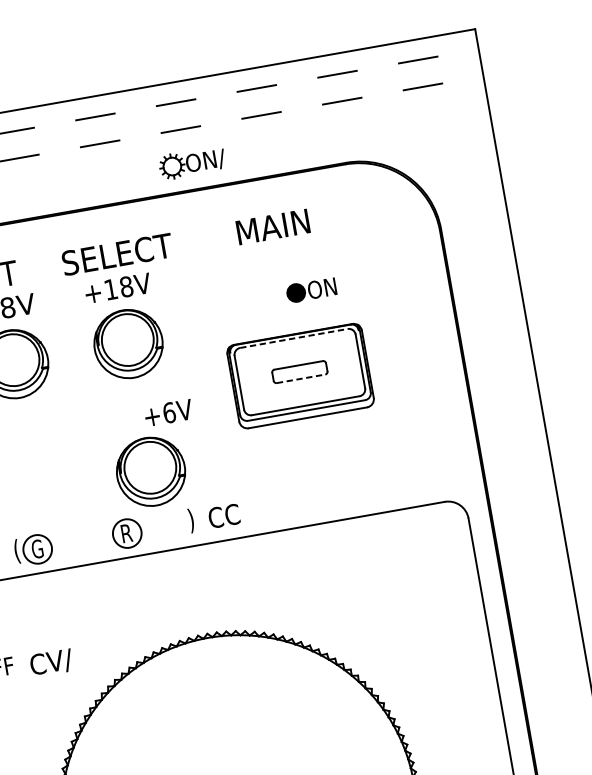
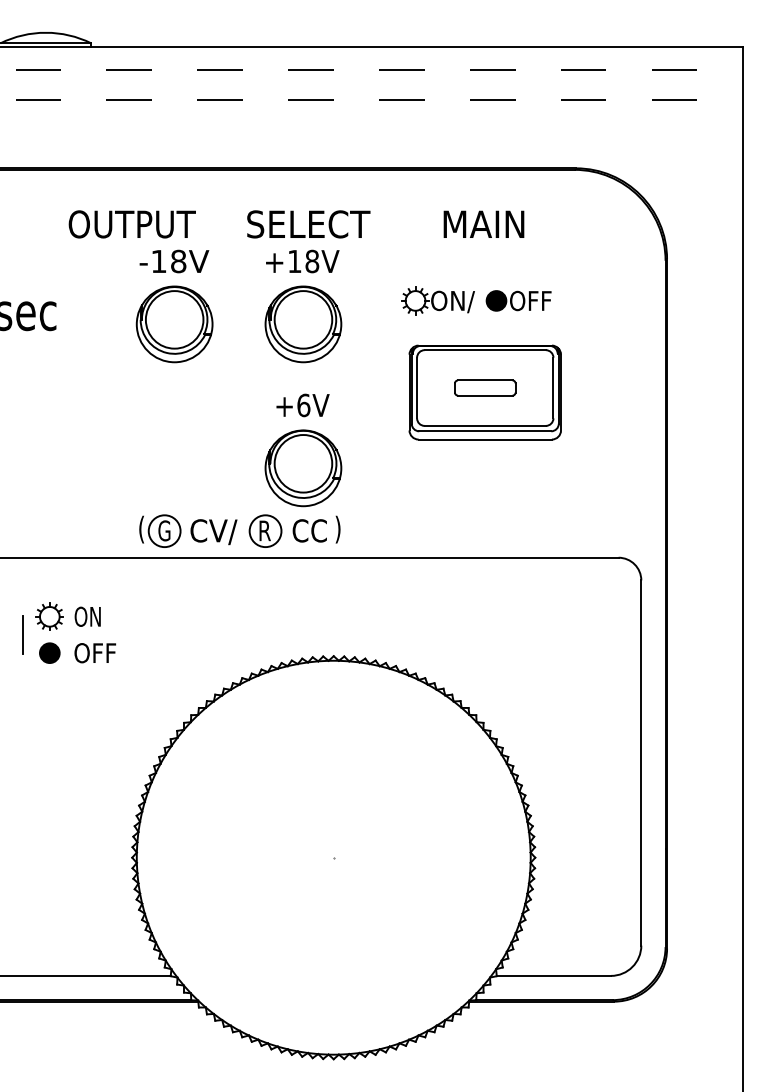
part: (191, 162) -> (437, 300), moved
text: (336, 285) -> (541, 300), ON -> OFF
line: (294, 338) -> (485, 350), dashed -> solid
line: (301, 378) -> (485, 395), dashed -> solid
text: (168, 413) -> (302, 405), moved
text: (223, 515) -> (309, 530), moved
text: (51, 663) -> (213, 532), moved

